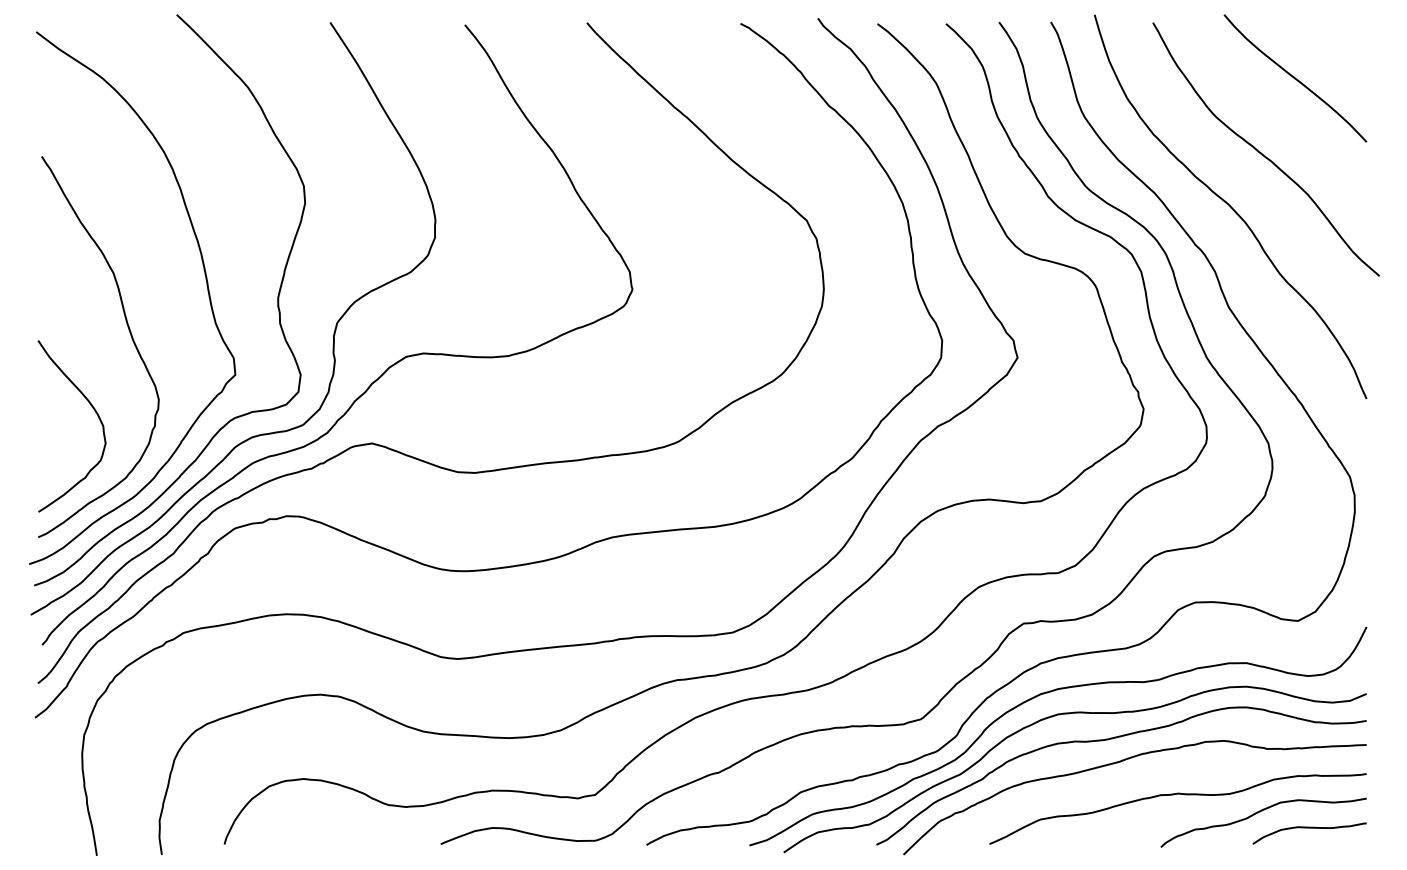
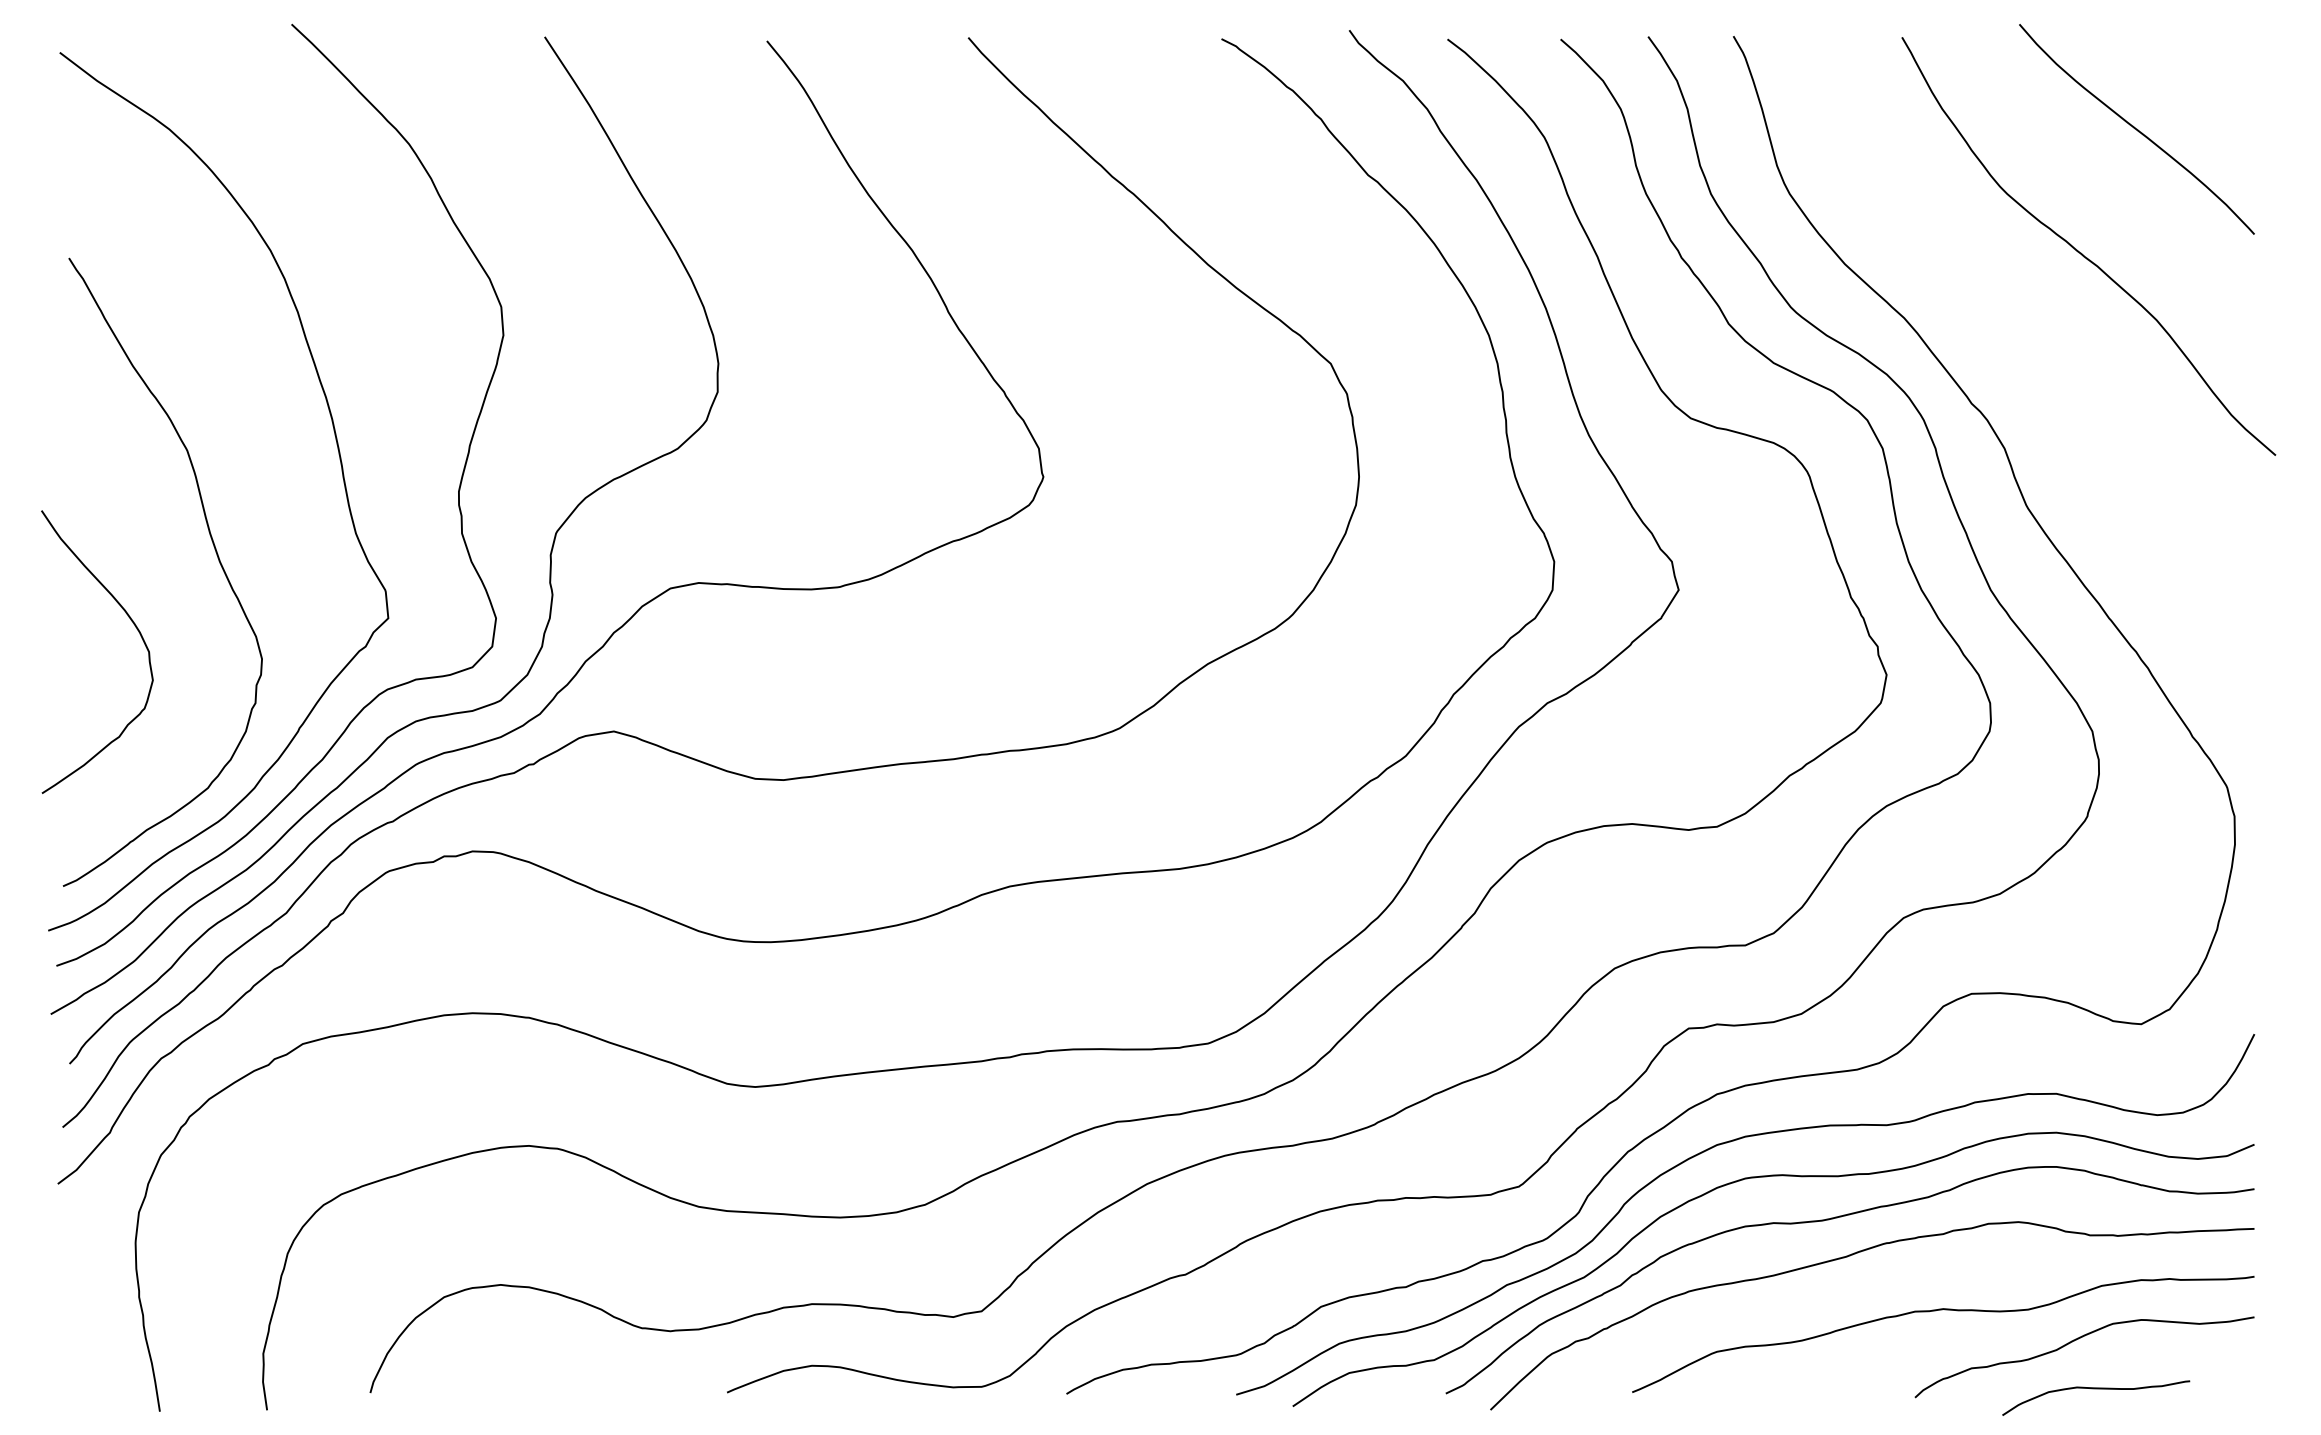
curve: (1230, 206) -> (2029, 340), removed
curve: (94, 411) -> (134, 627), moved
curve: (1309, 828) -> (2095, 1389), moved

